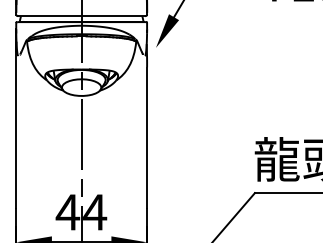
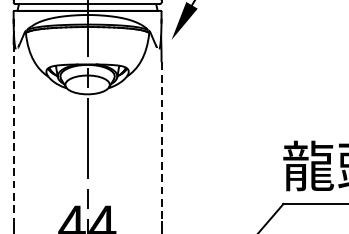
line: (16, 119) -> (13, 120), solid -> dashed
line: (147, 138) -> (161, 142), solid -> dashed

